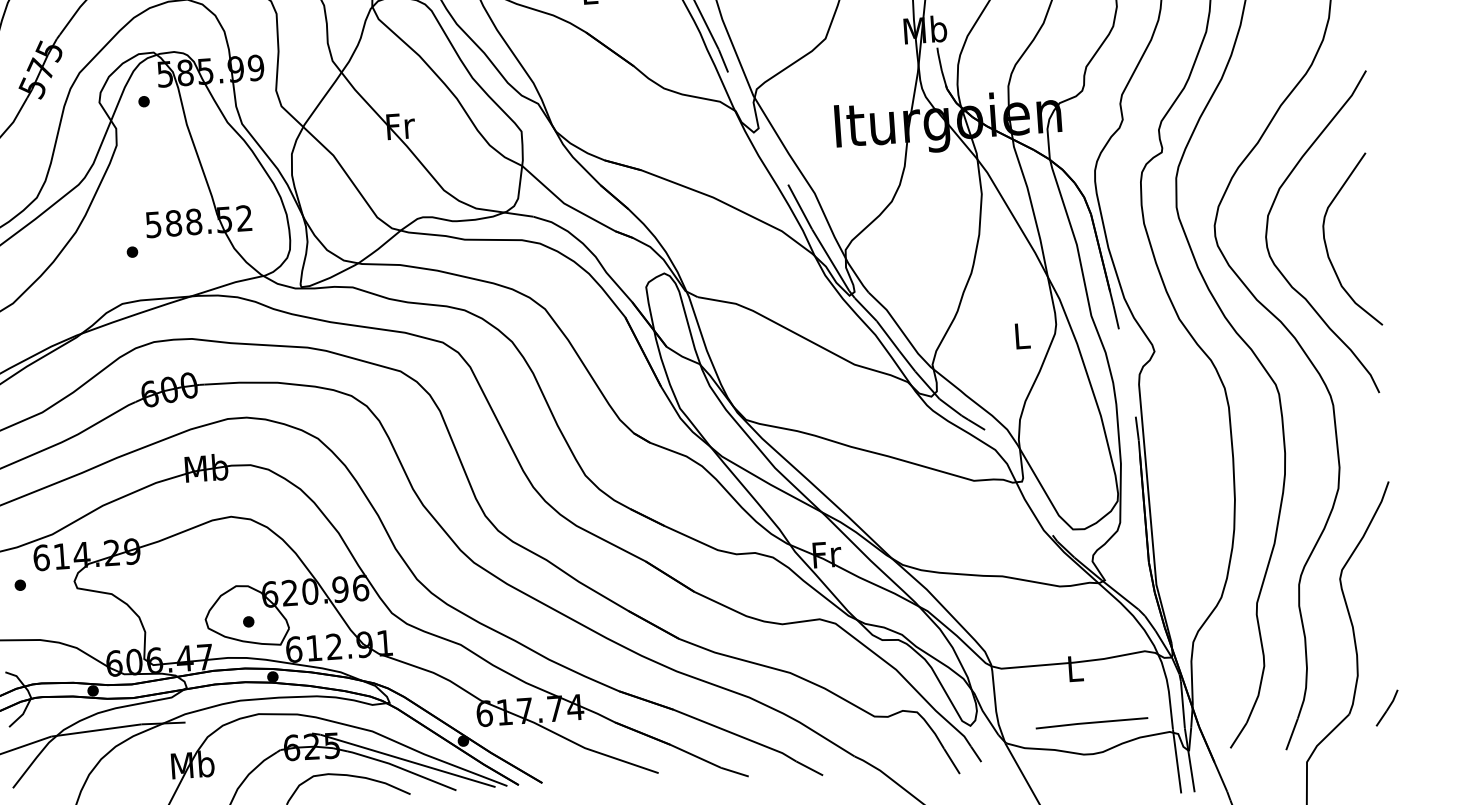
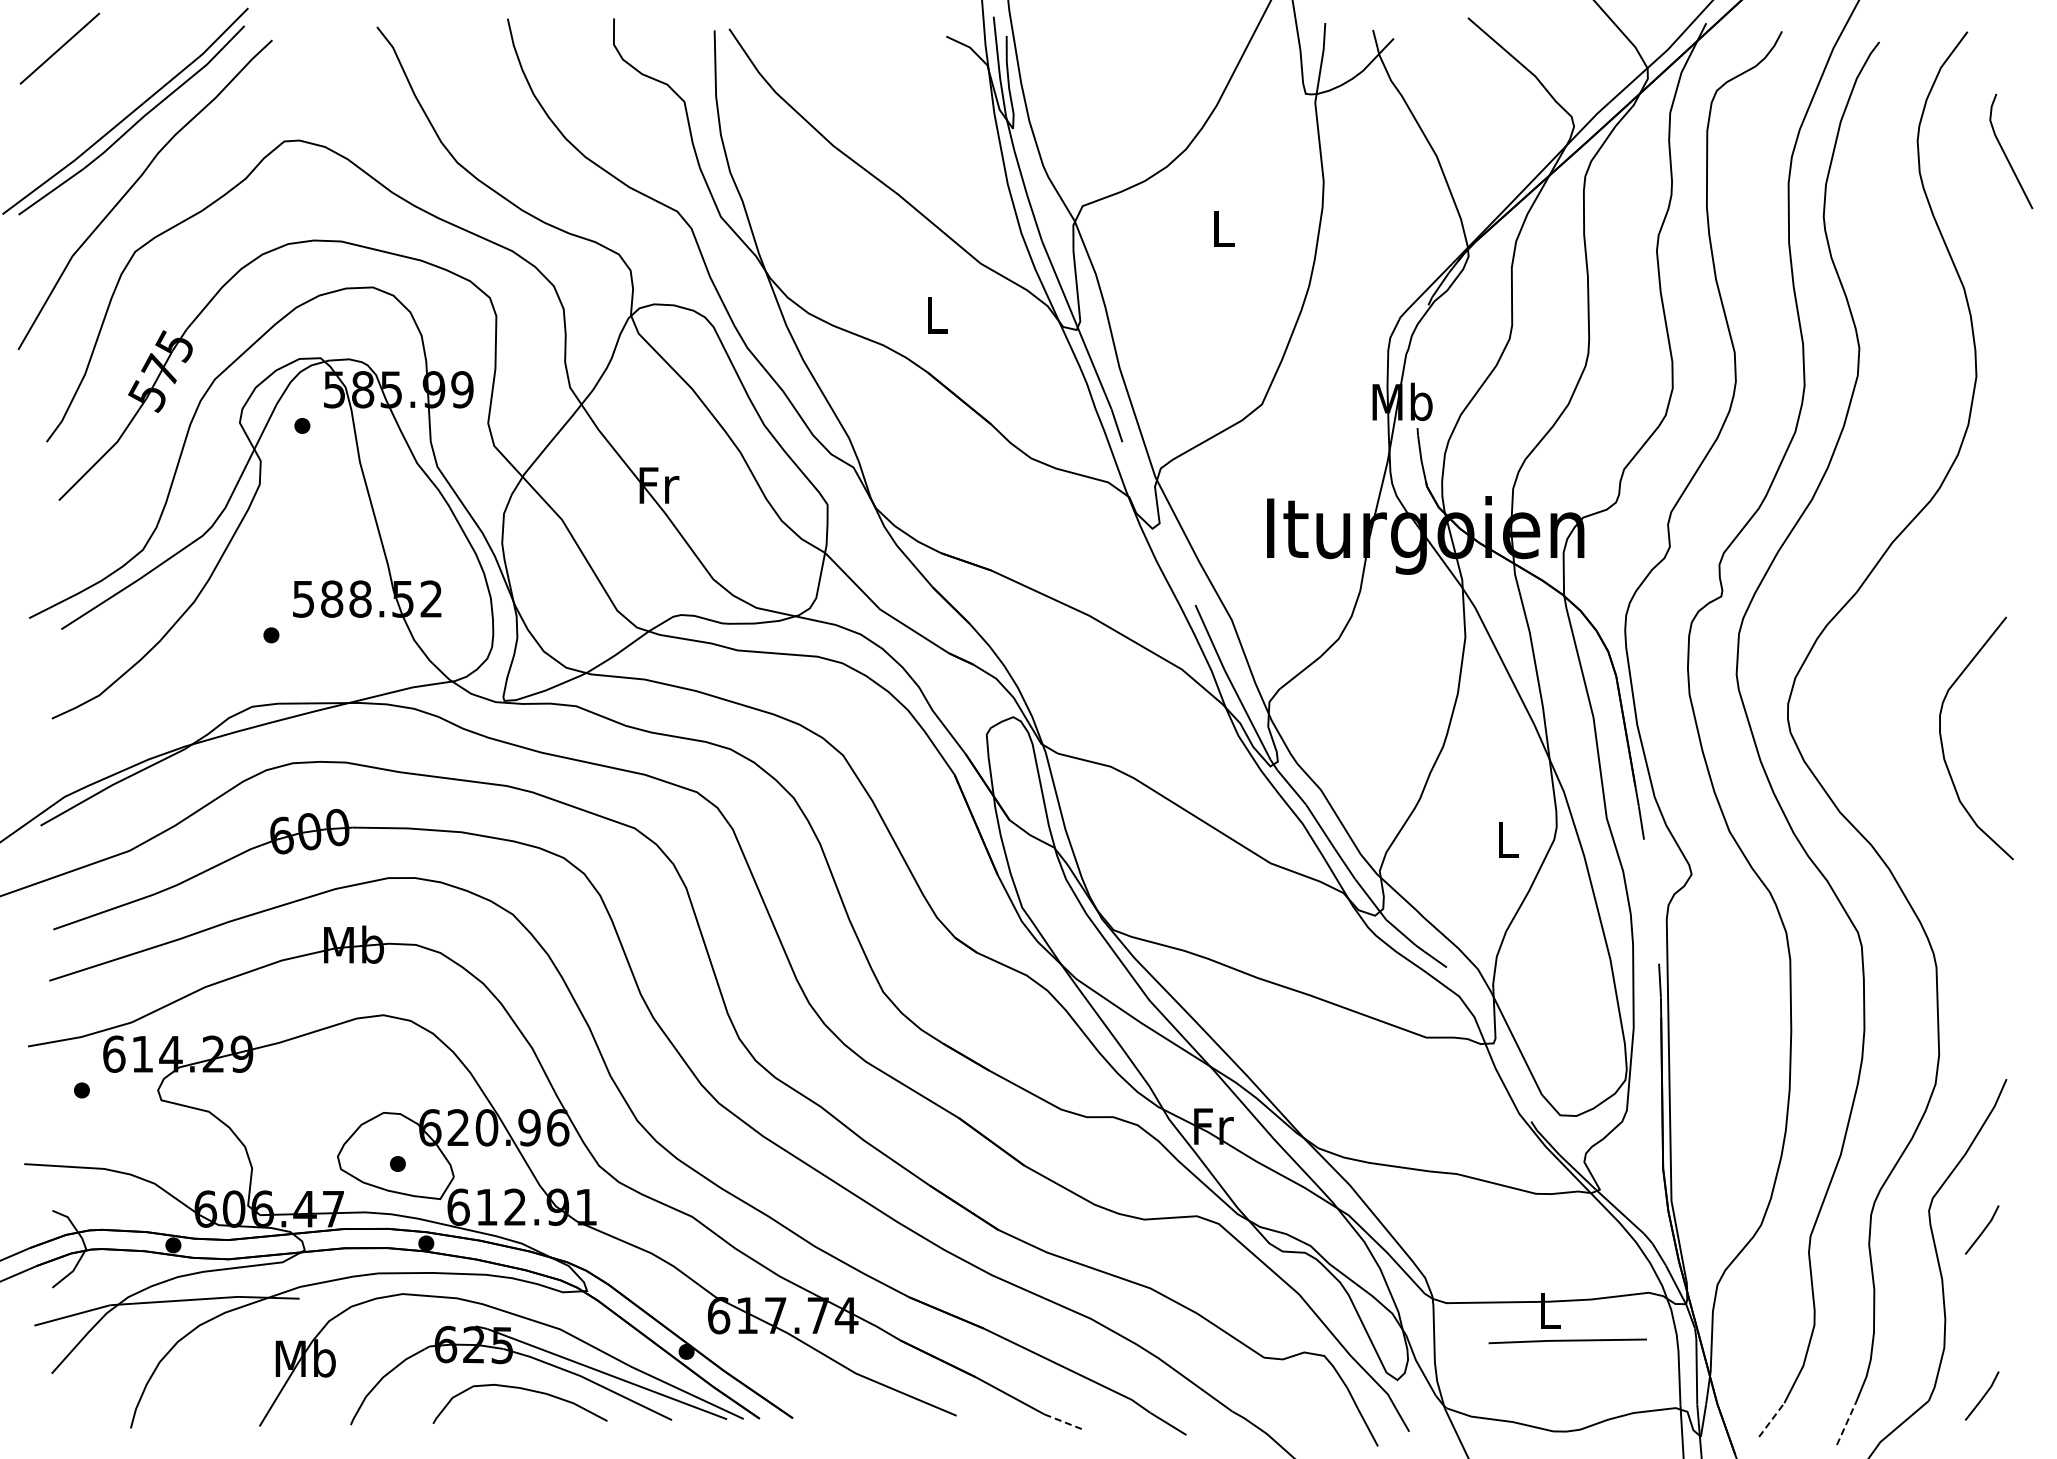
curve: (1267, 230) -> (1861, 716), removed
part: (1378, 589) -> (1981, 1229), added
line: (1091, 723) -> (1567, 1341), moved
line: (1291, 734) -> (1846, 1423), solid -> dashed
line: (1239, 735) -> (1772, 1419), solid -> dashed
line: (735, 772) -> (1063, 1422), solid -> dashed

